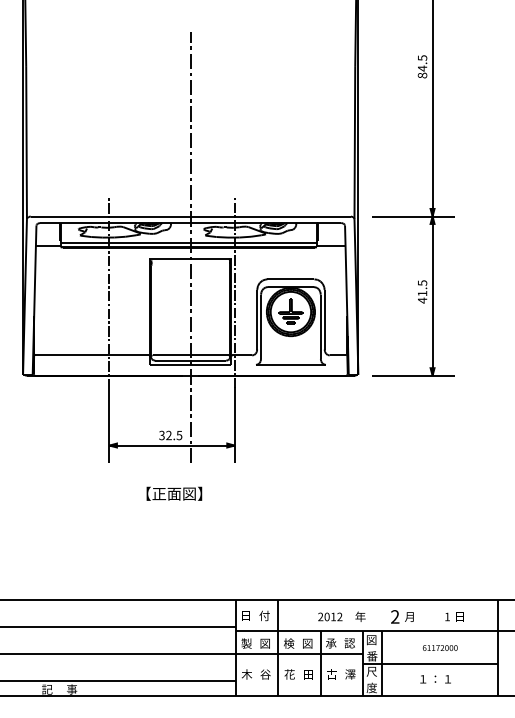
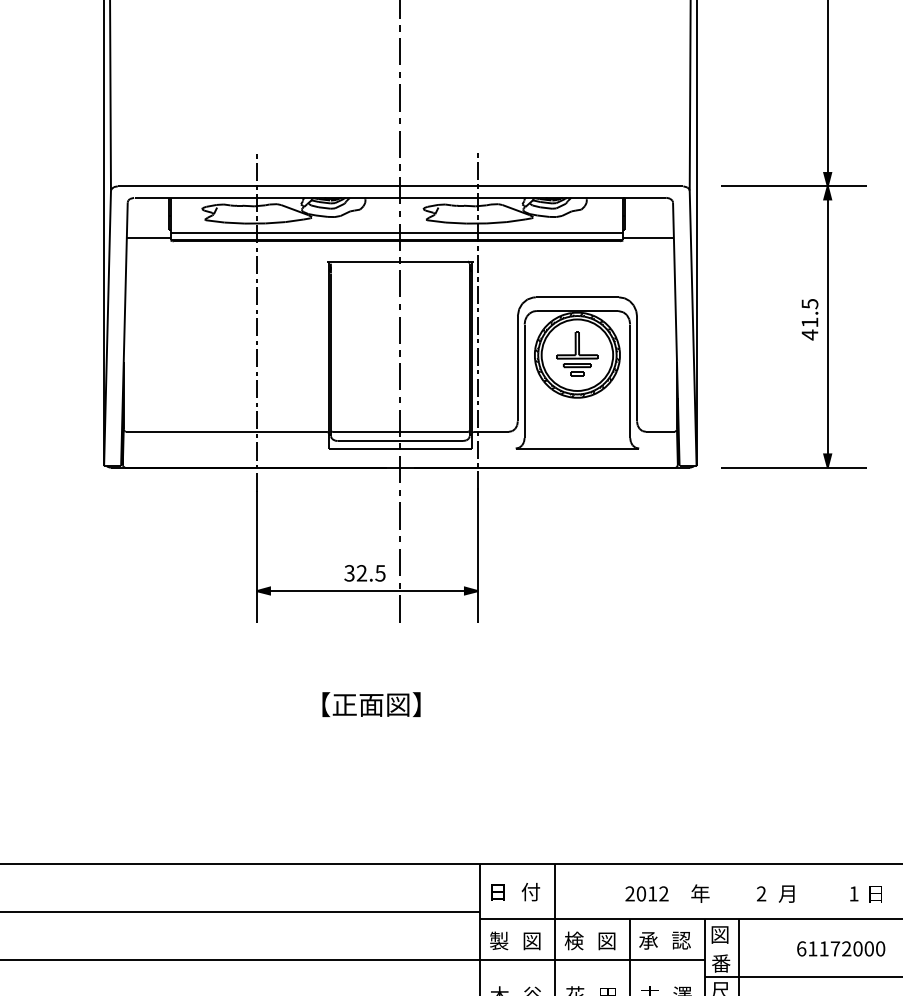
part: (174, 493) -> (371, 704), moved
part: (394, 616) -> (760, 893), size x0.62
part: (440, 647) -> (841, 947), size x1.43

